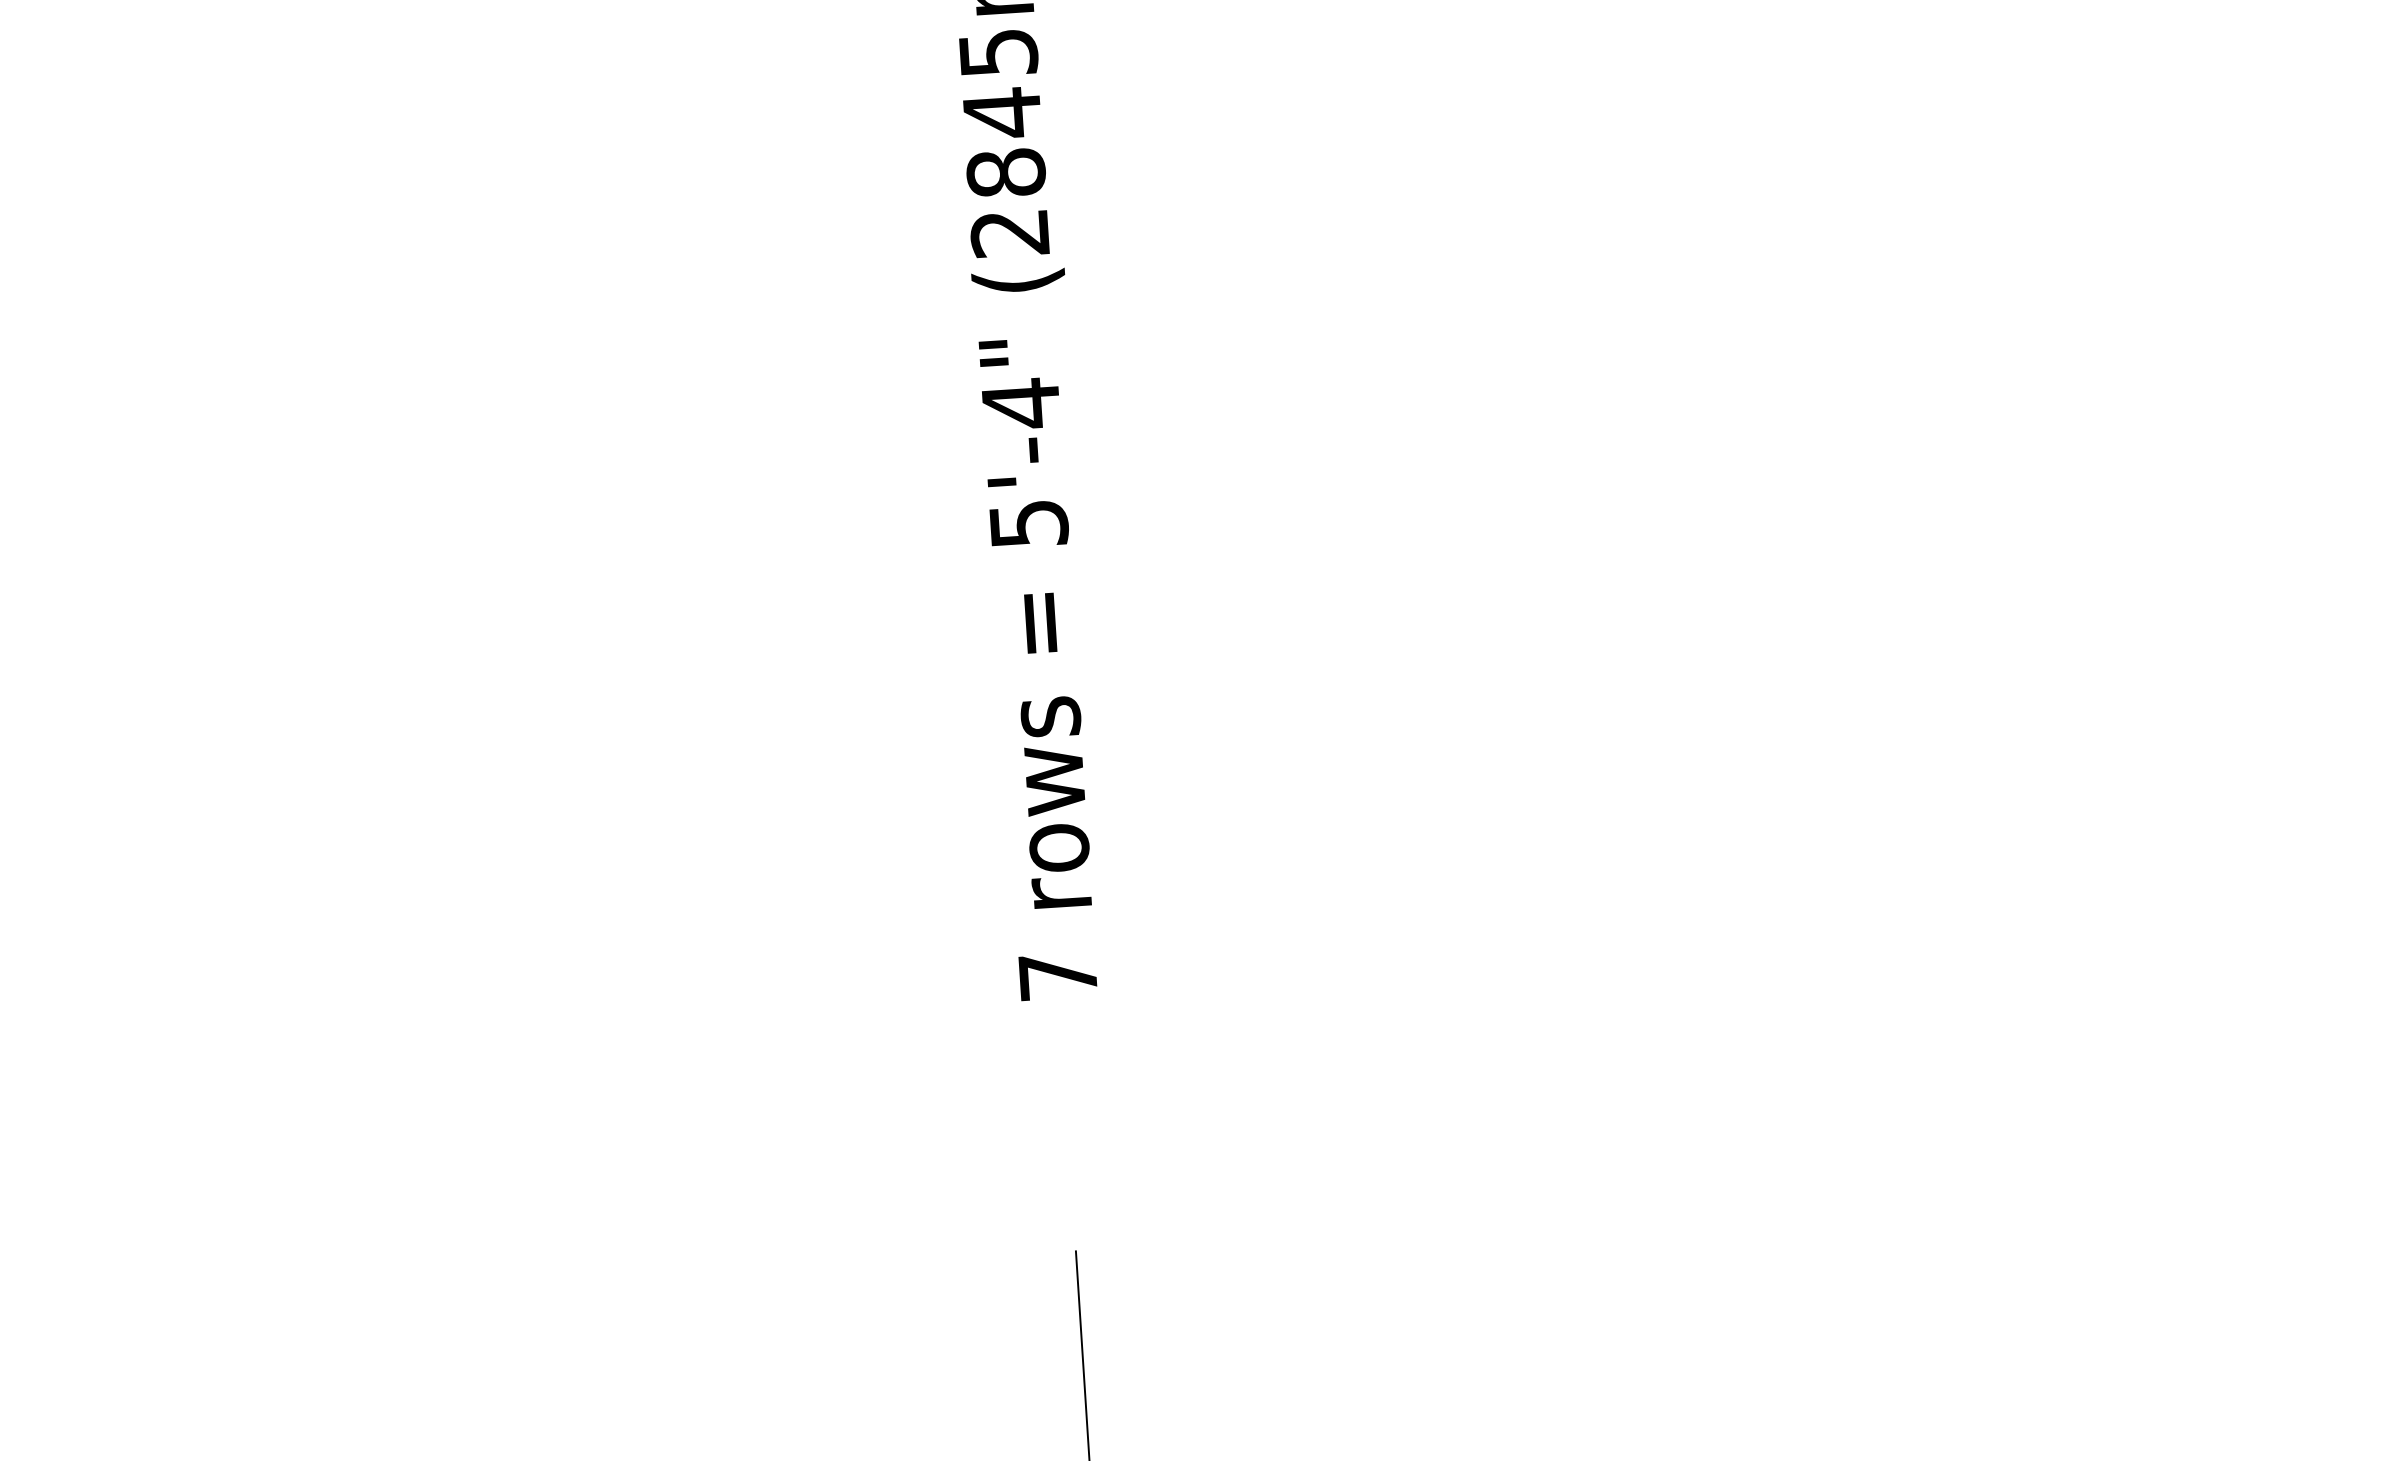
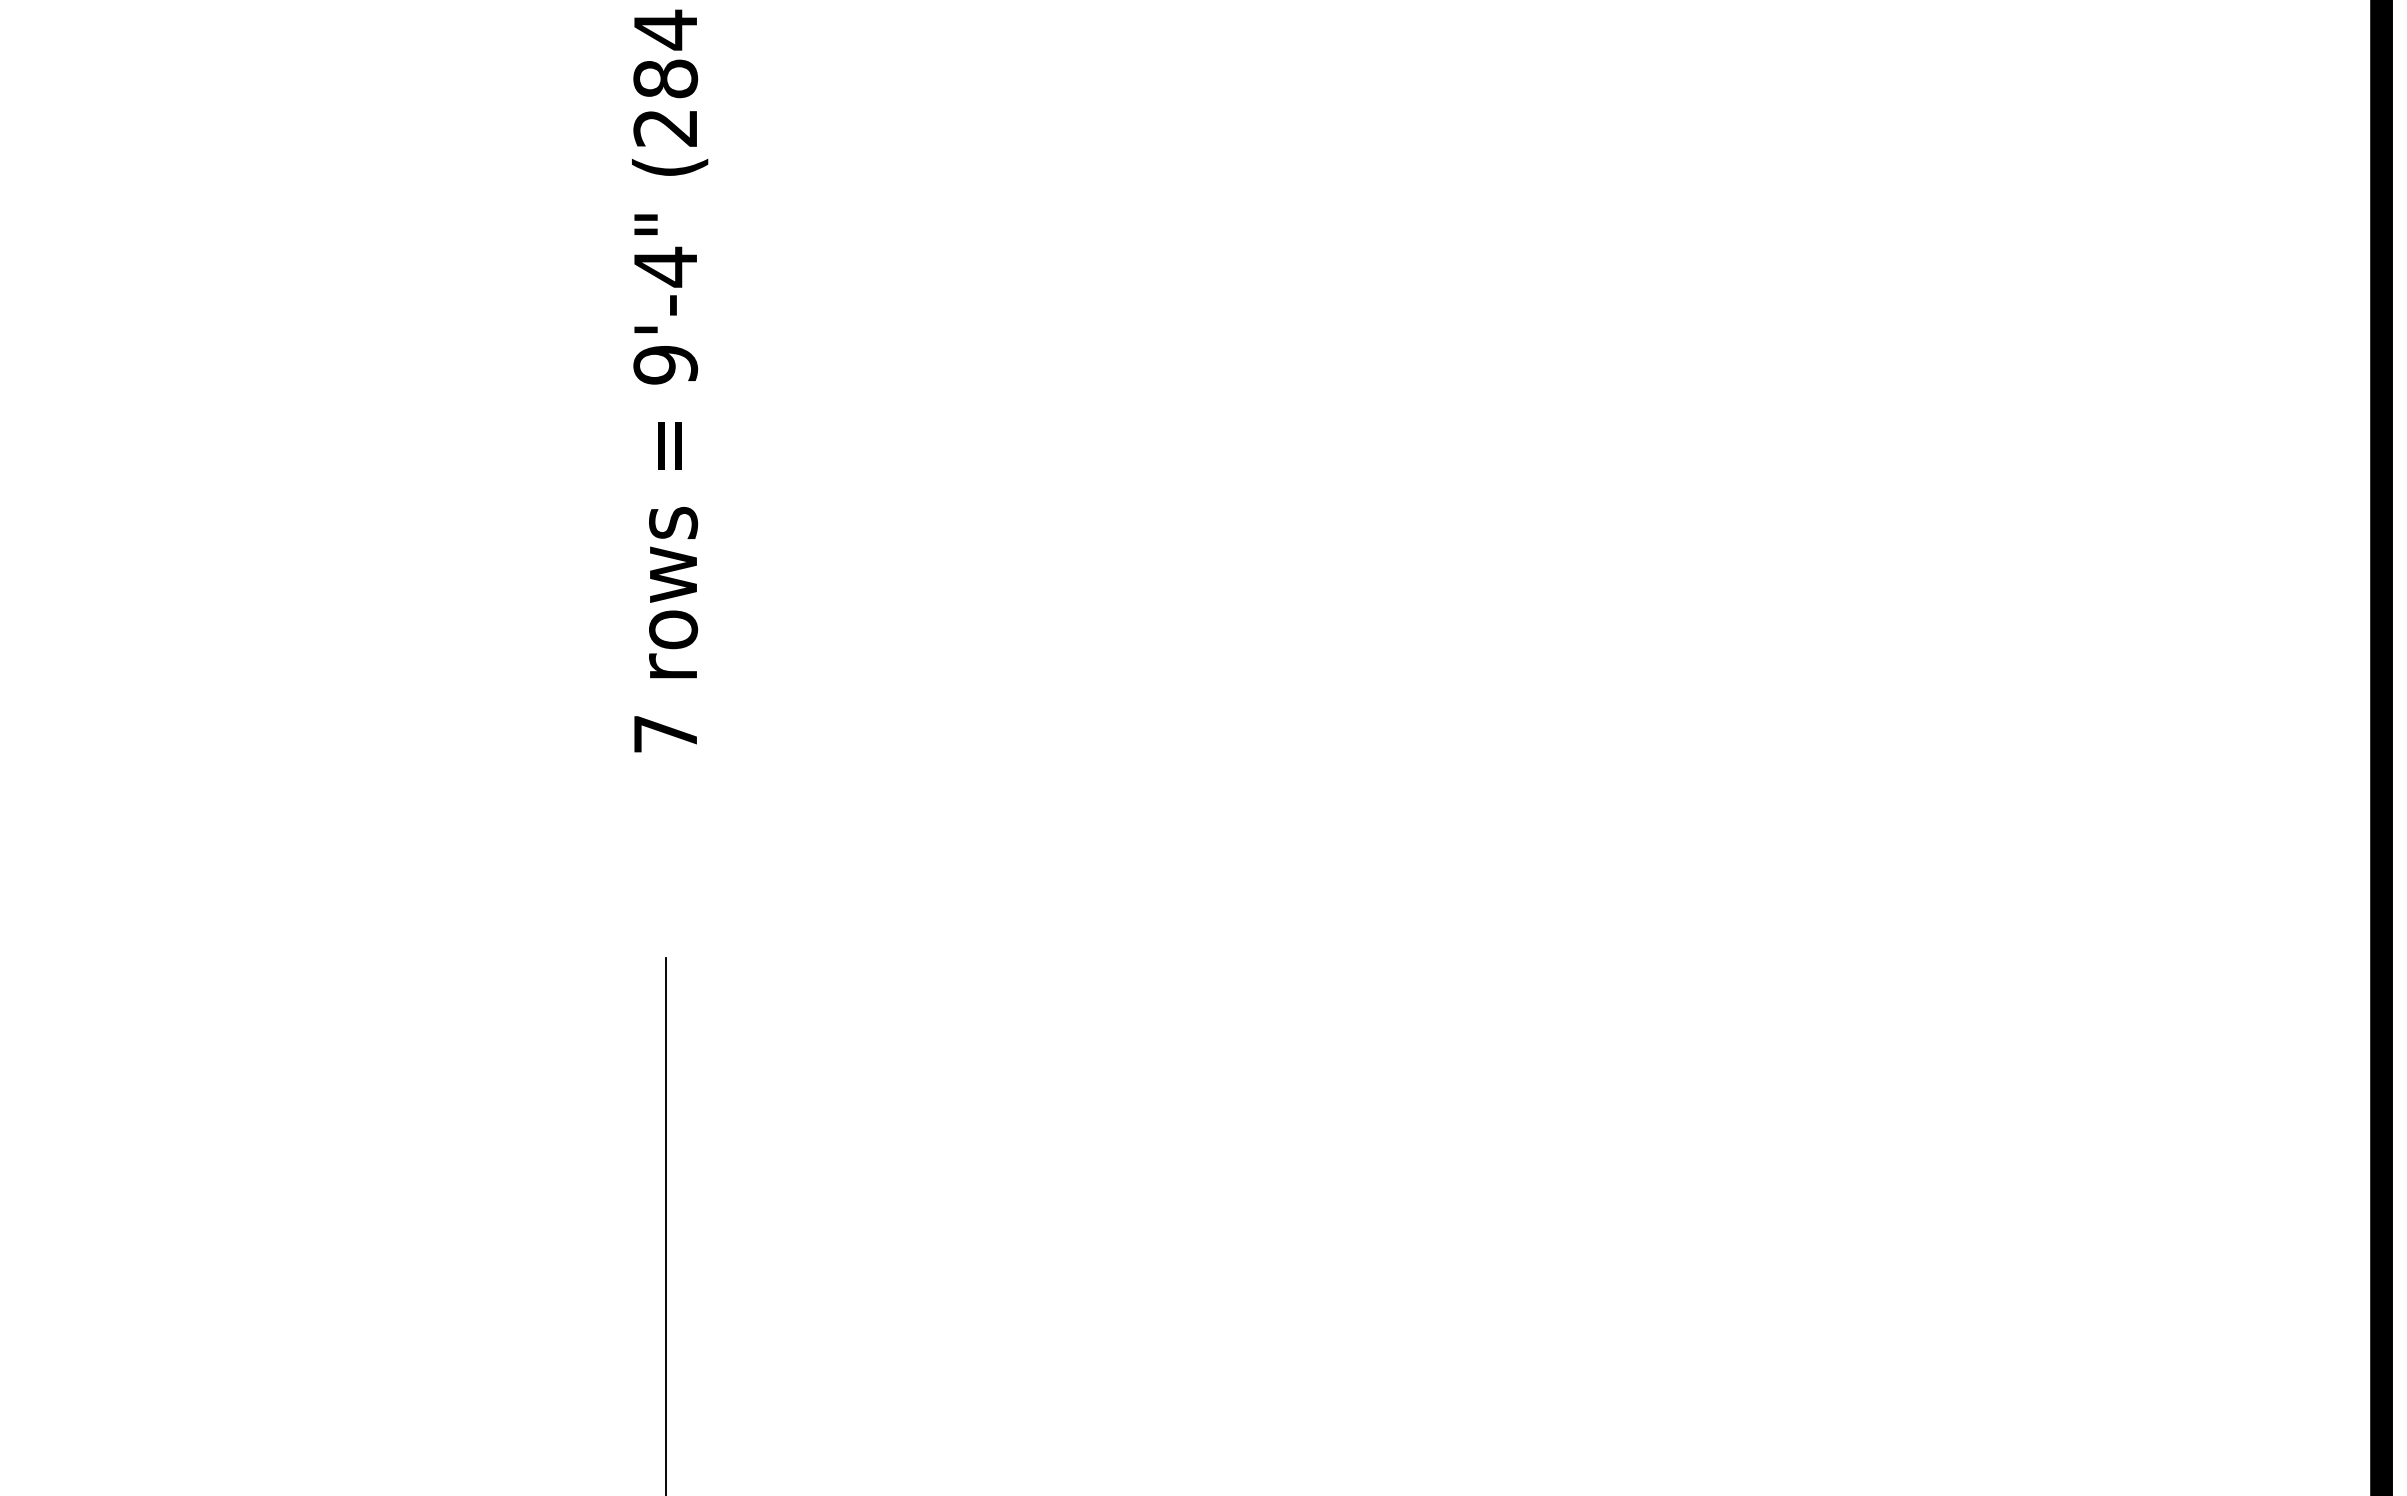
text: (1028, 524) -> (665, 365), 5'-4" -> 9'-4"

